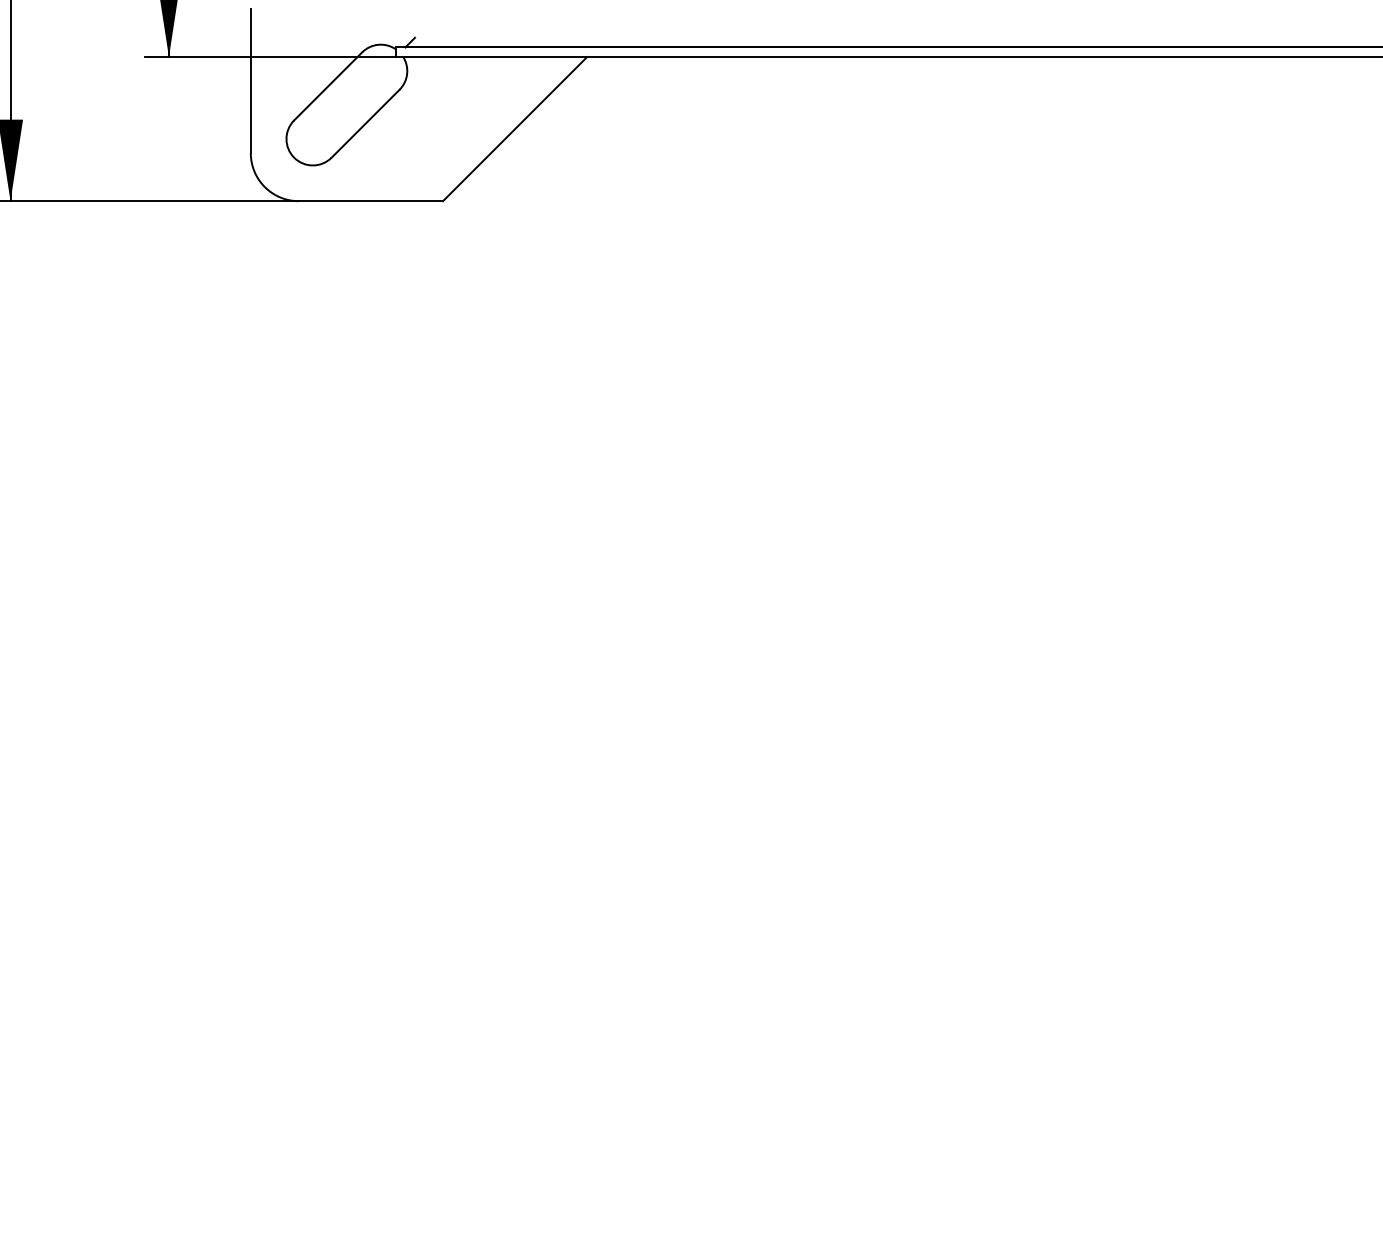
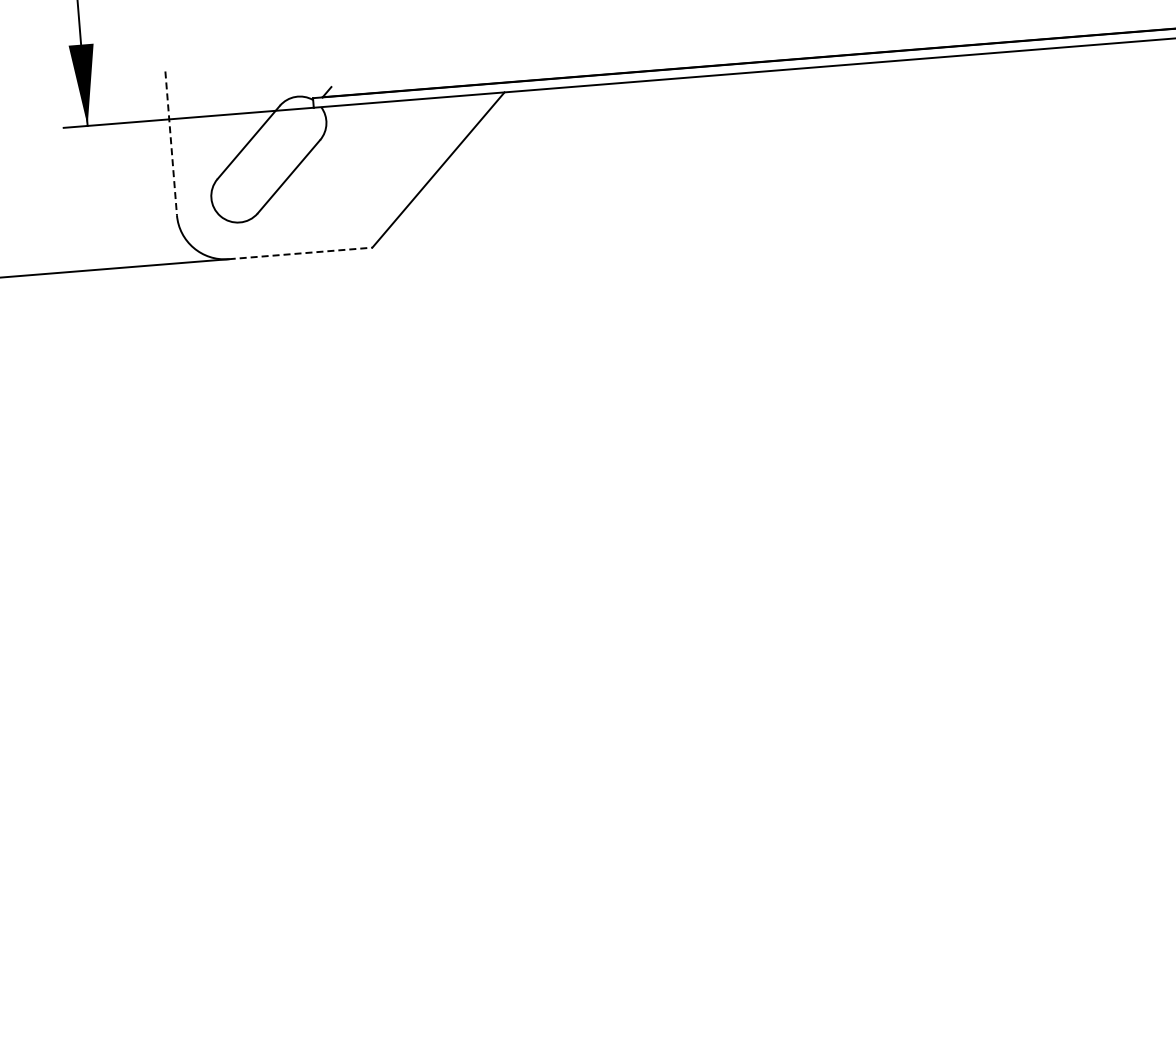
line: (250, 81) -> (170, 143), solid -> dashed
line: (371, 201) -> (301, 253), solid -> dashed

